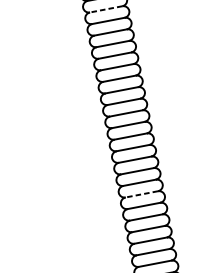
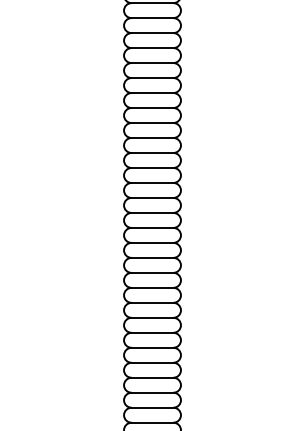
line: (106, 9) -> (152, 63), dashed -> solid
line: (141, 194) -> (152, 302), dashed -> solid

